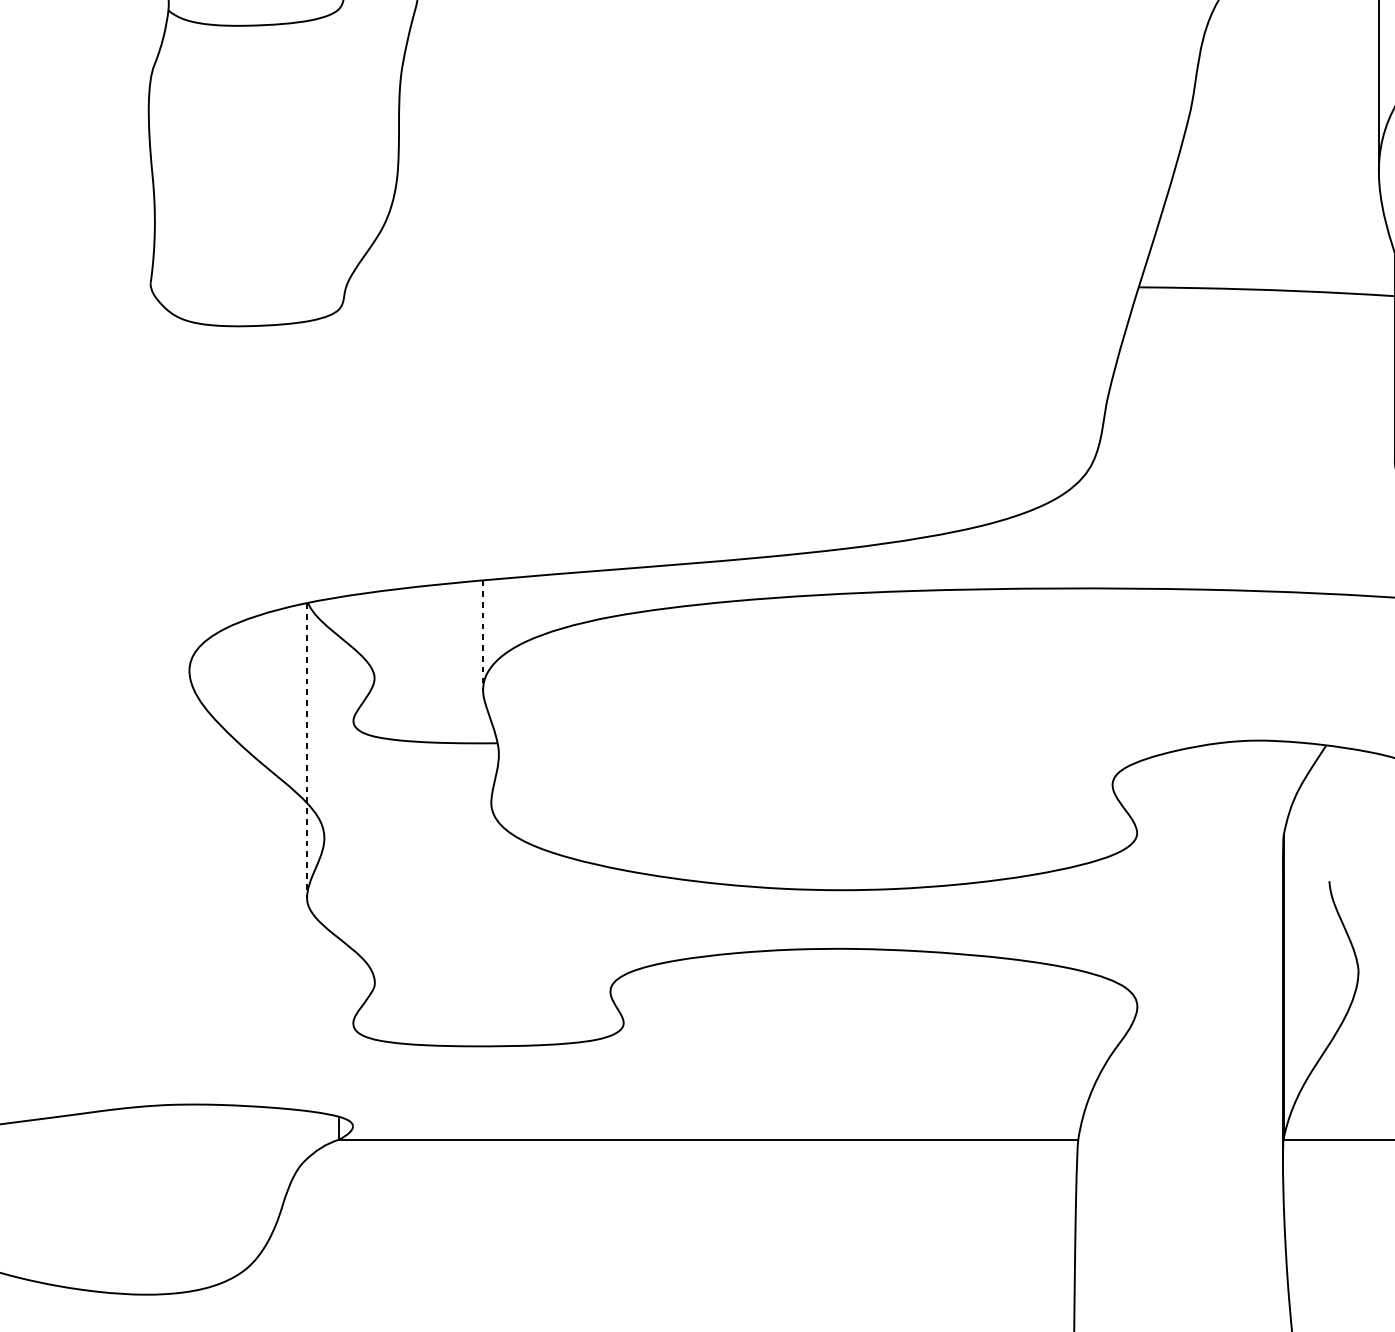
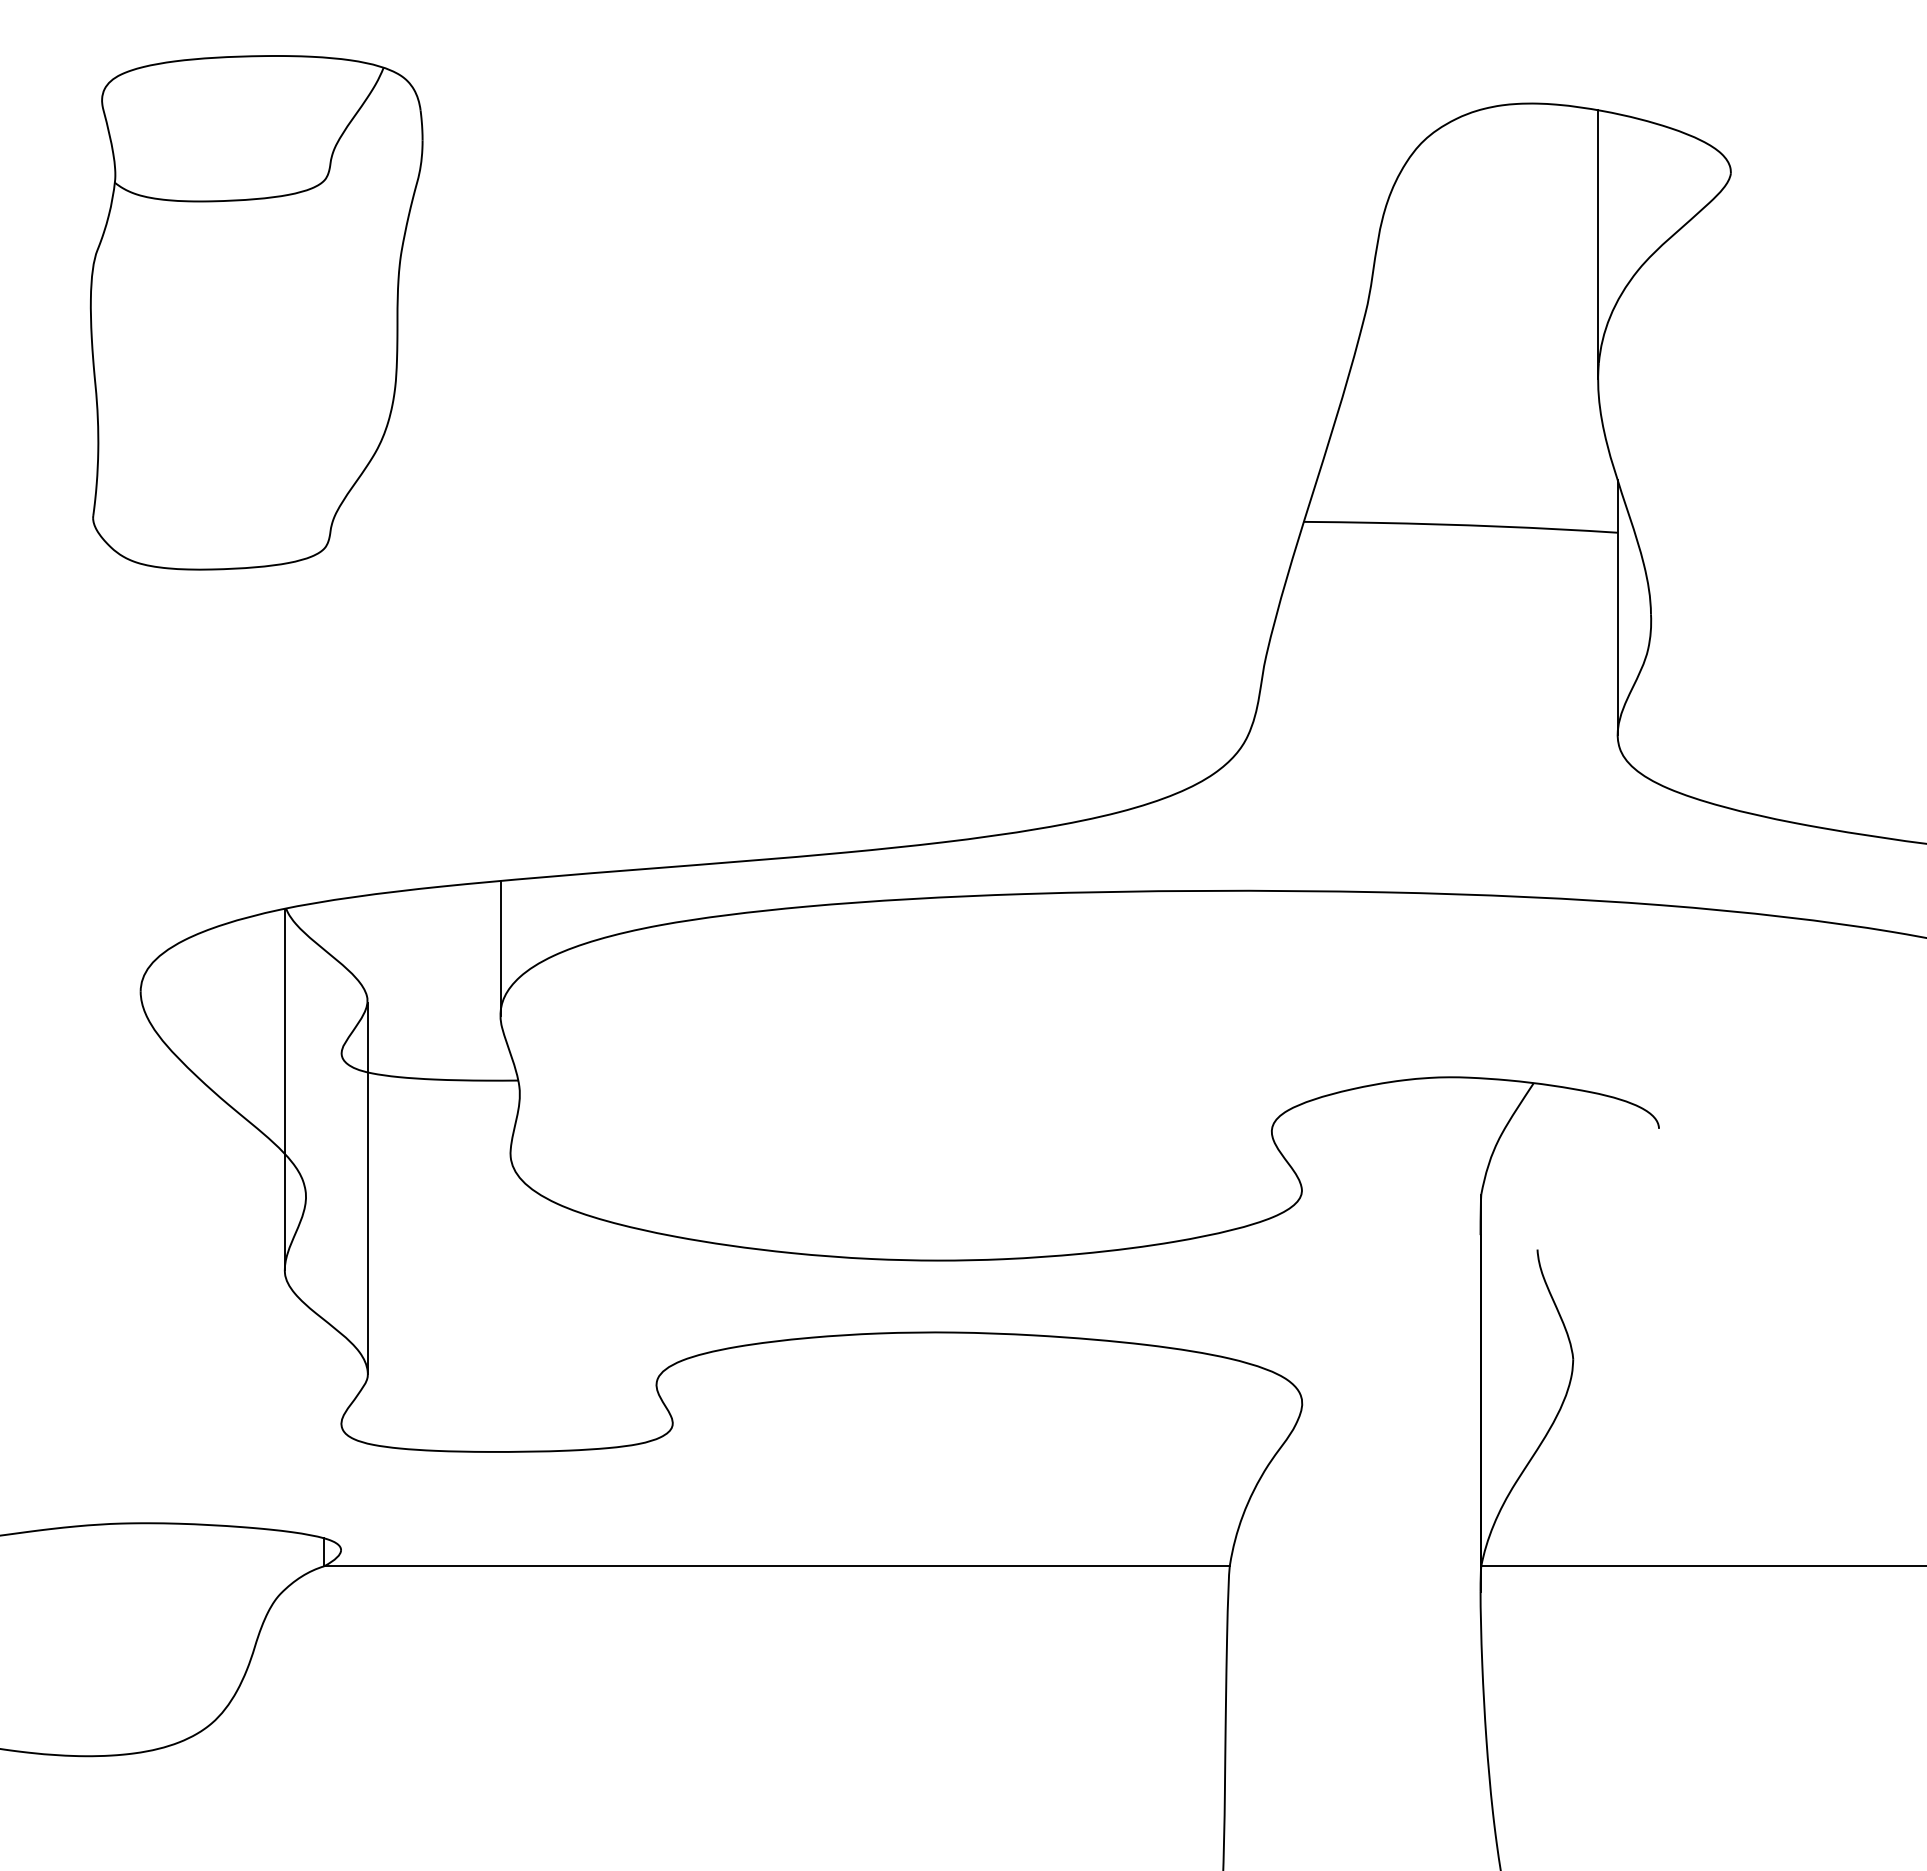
line: (483, 635) -> (500, 948), dashed -> solid
line: (306, 750) -> (284, 1089), dashed -> solid
line: (374, 831) -> (367, 1188), added

